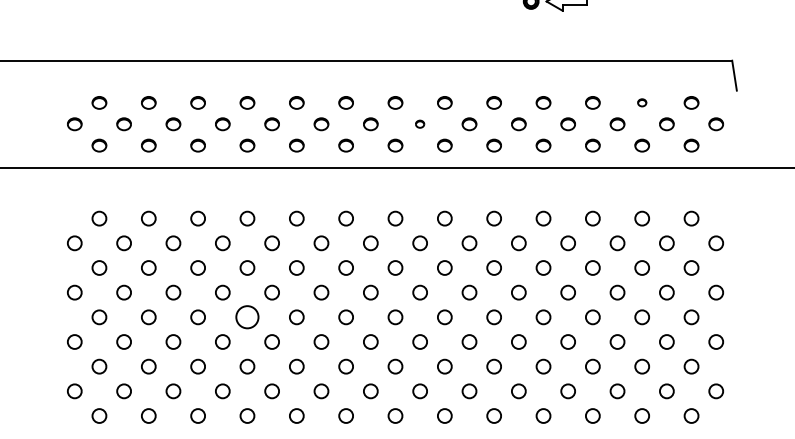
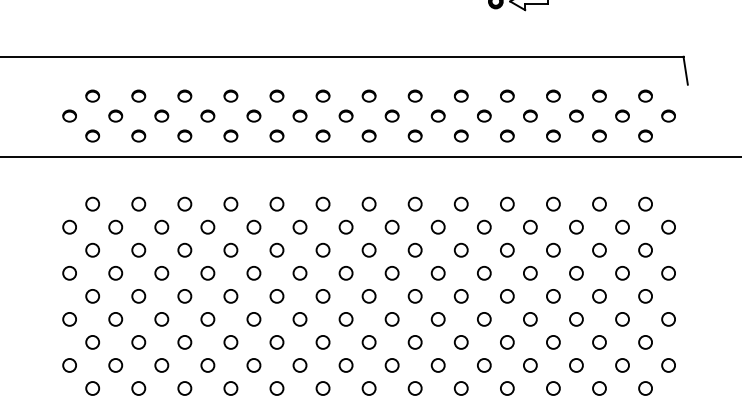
part: (642, 102) -> (599, 95), size x1.67
part: (419, 123) -> (391, 115), size x1.67
circle: (247, 317) -> (230, 296), size x0.62

